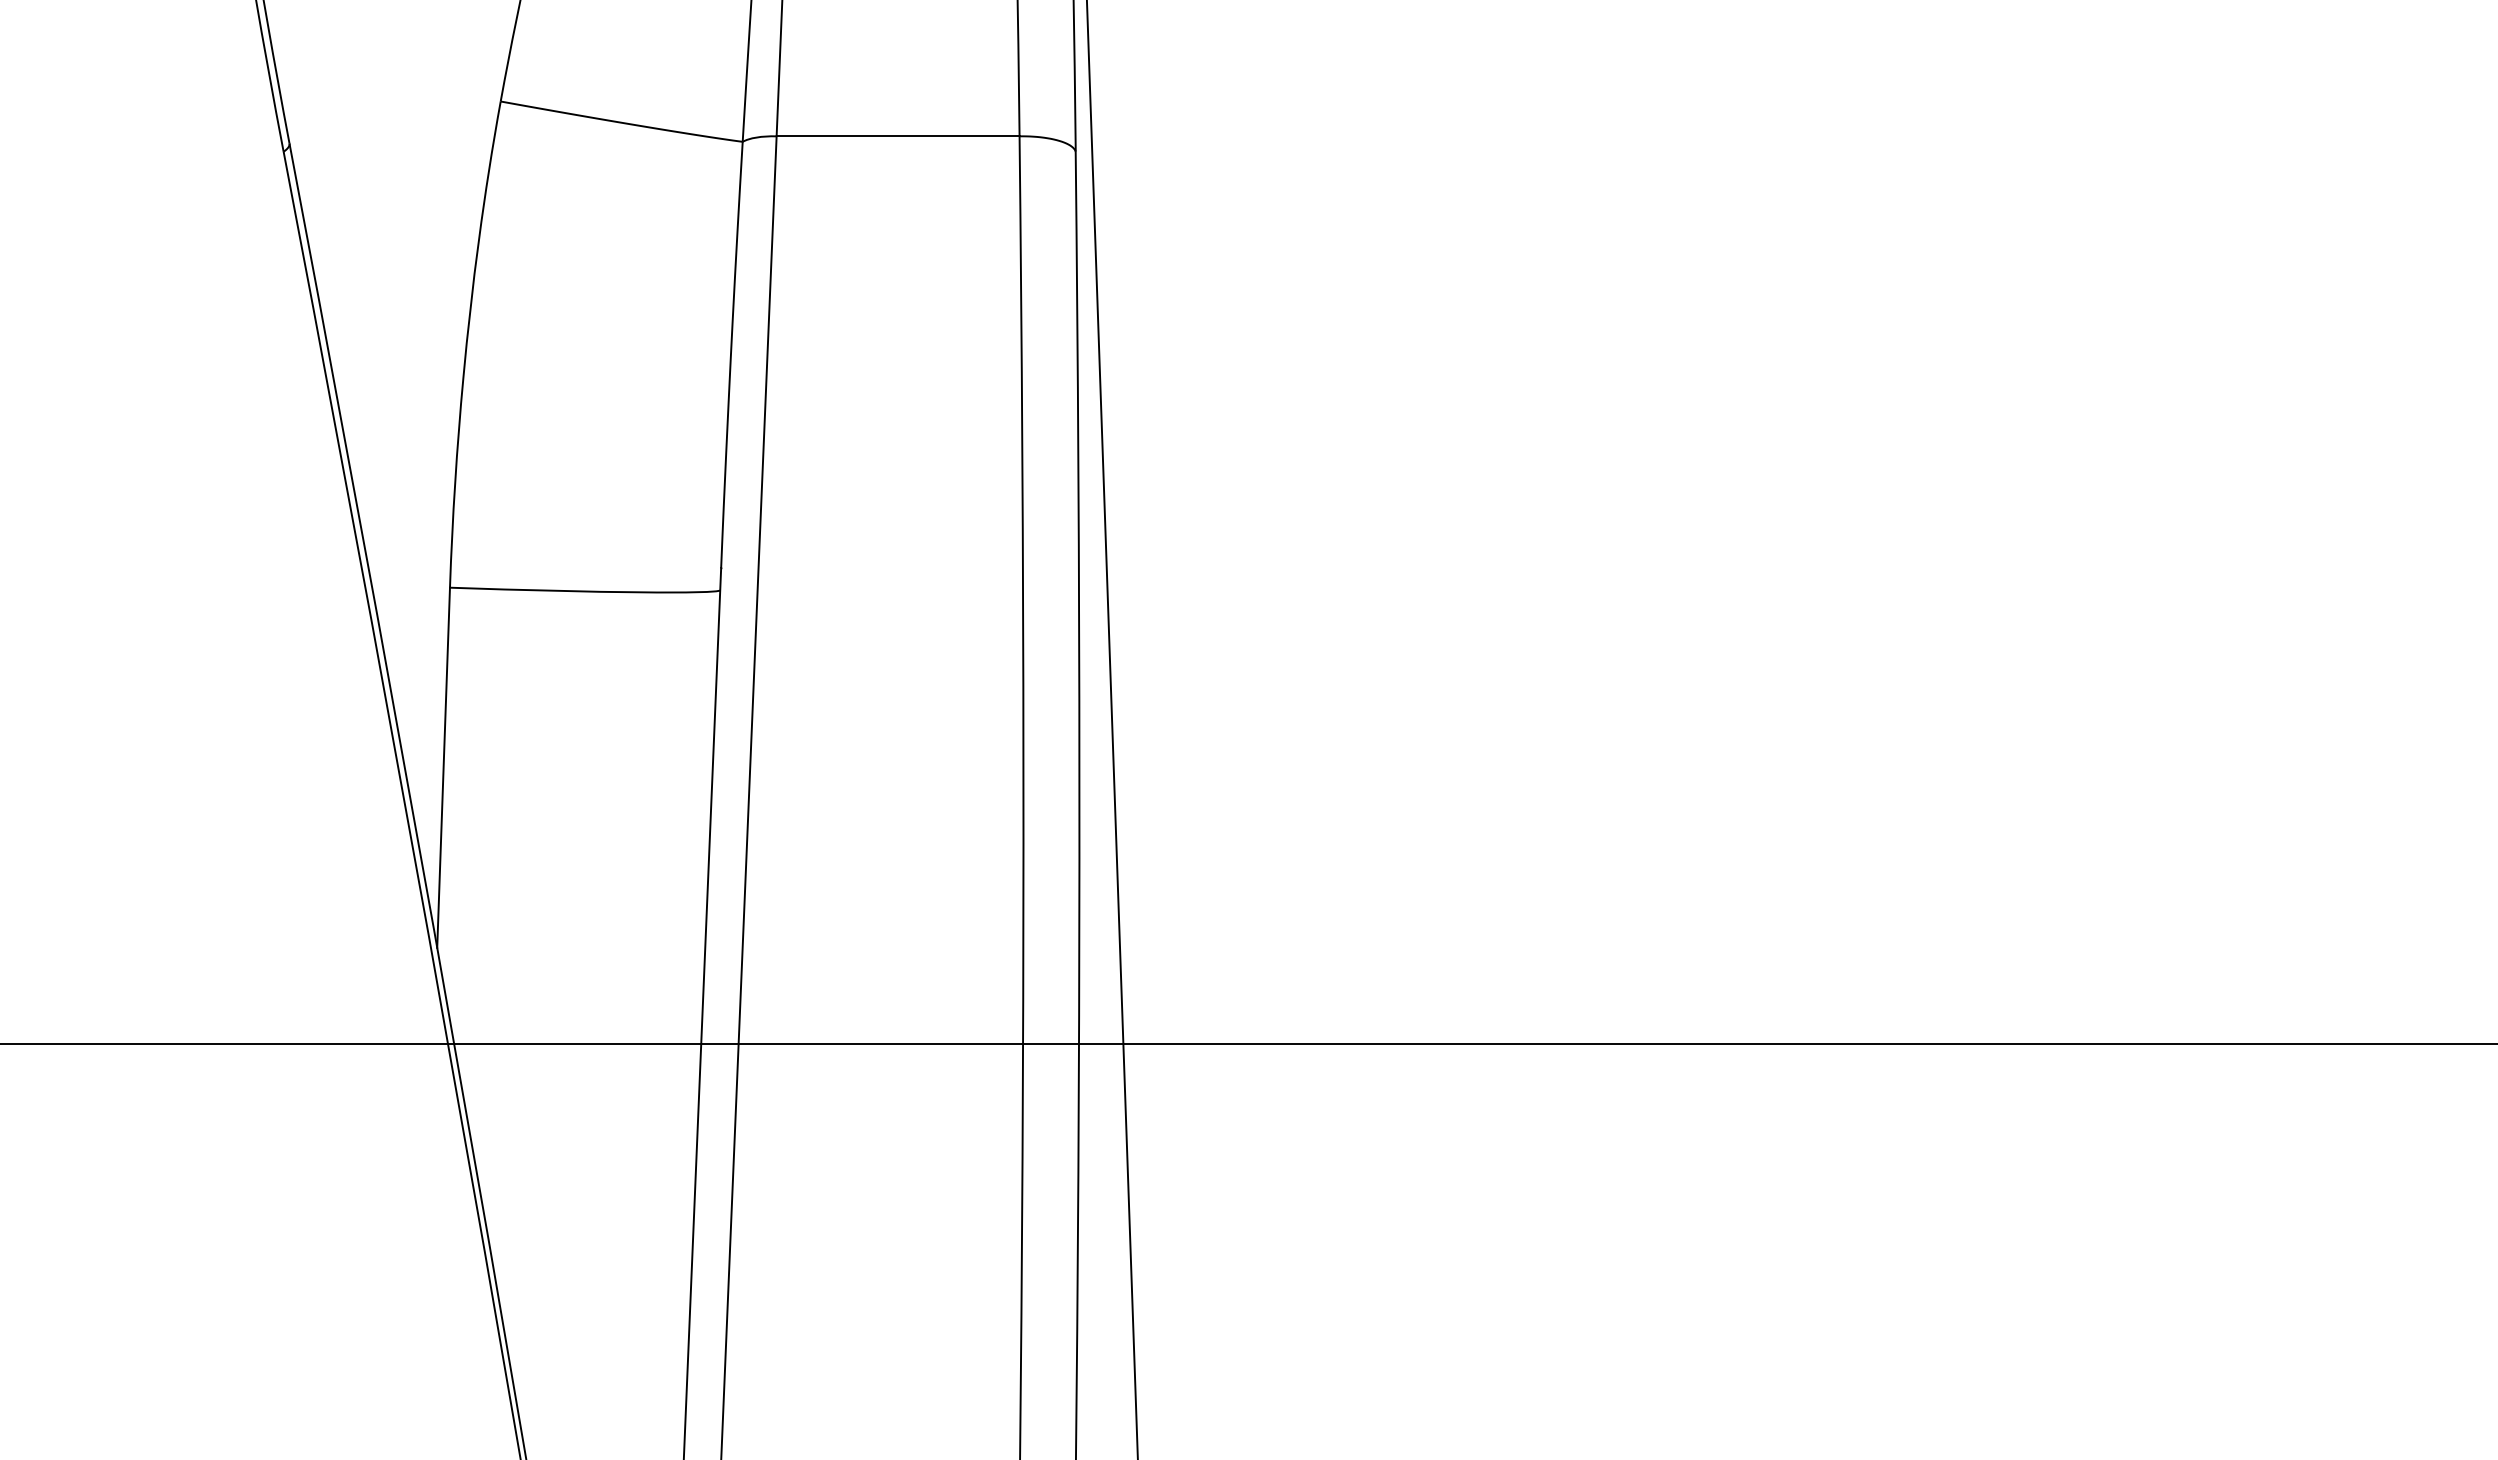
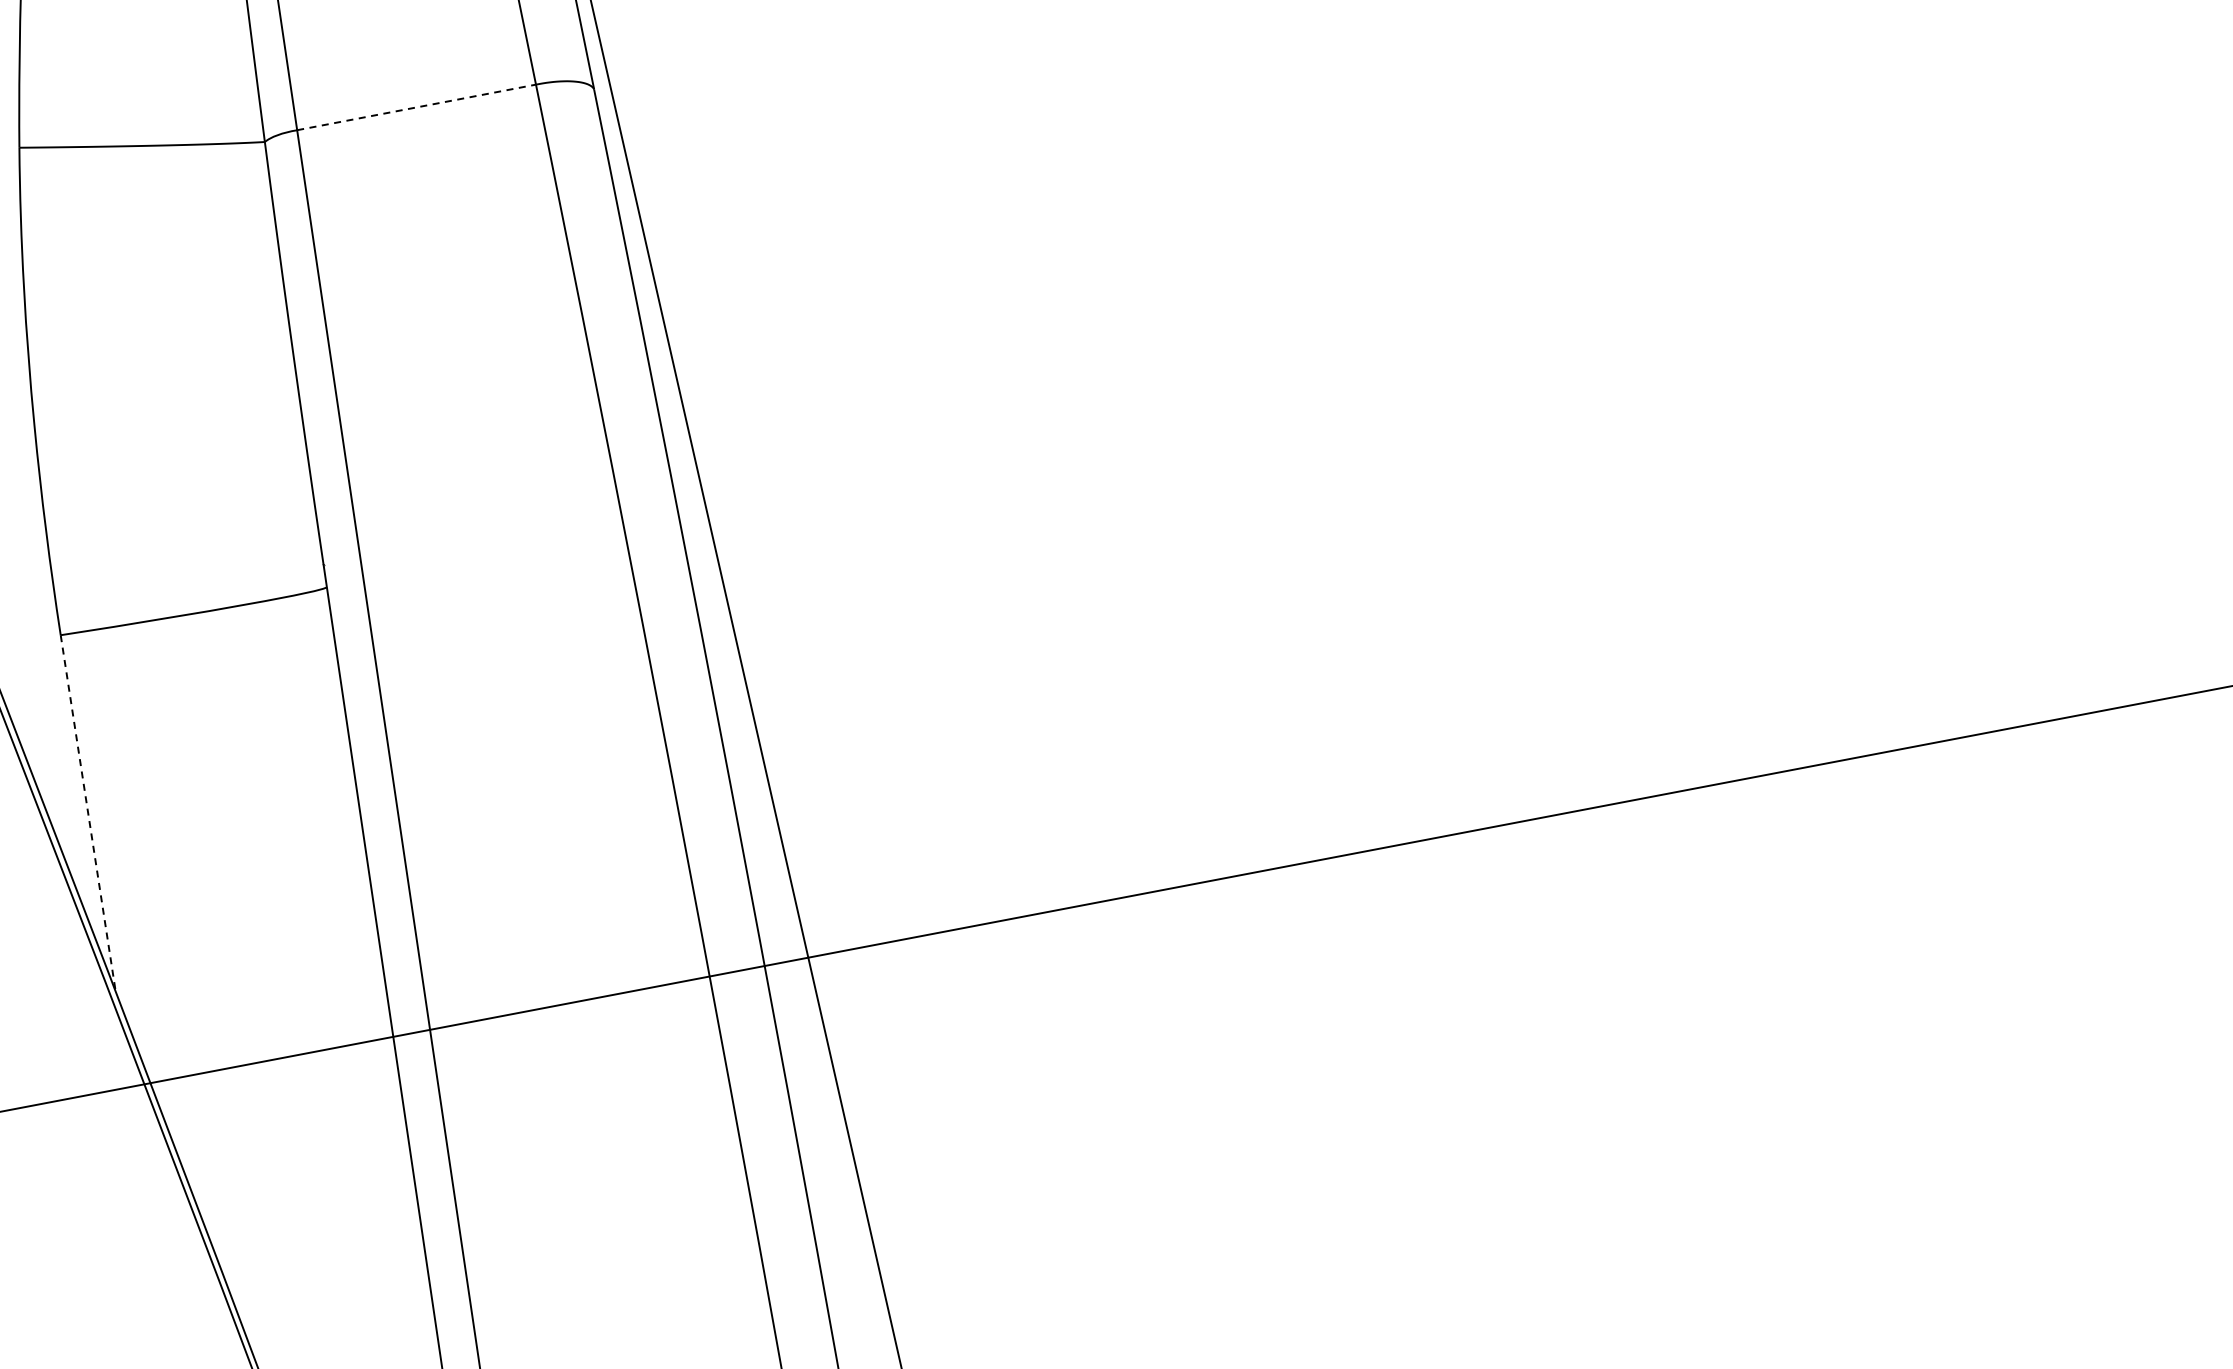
line: (898, 136) -> (417, 107), solid -> dashed
line: (443, 768) -> (88, 814), solid -> dashed

